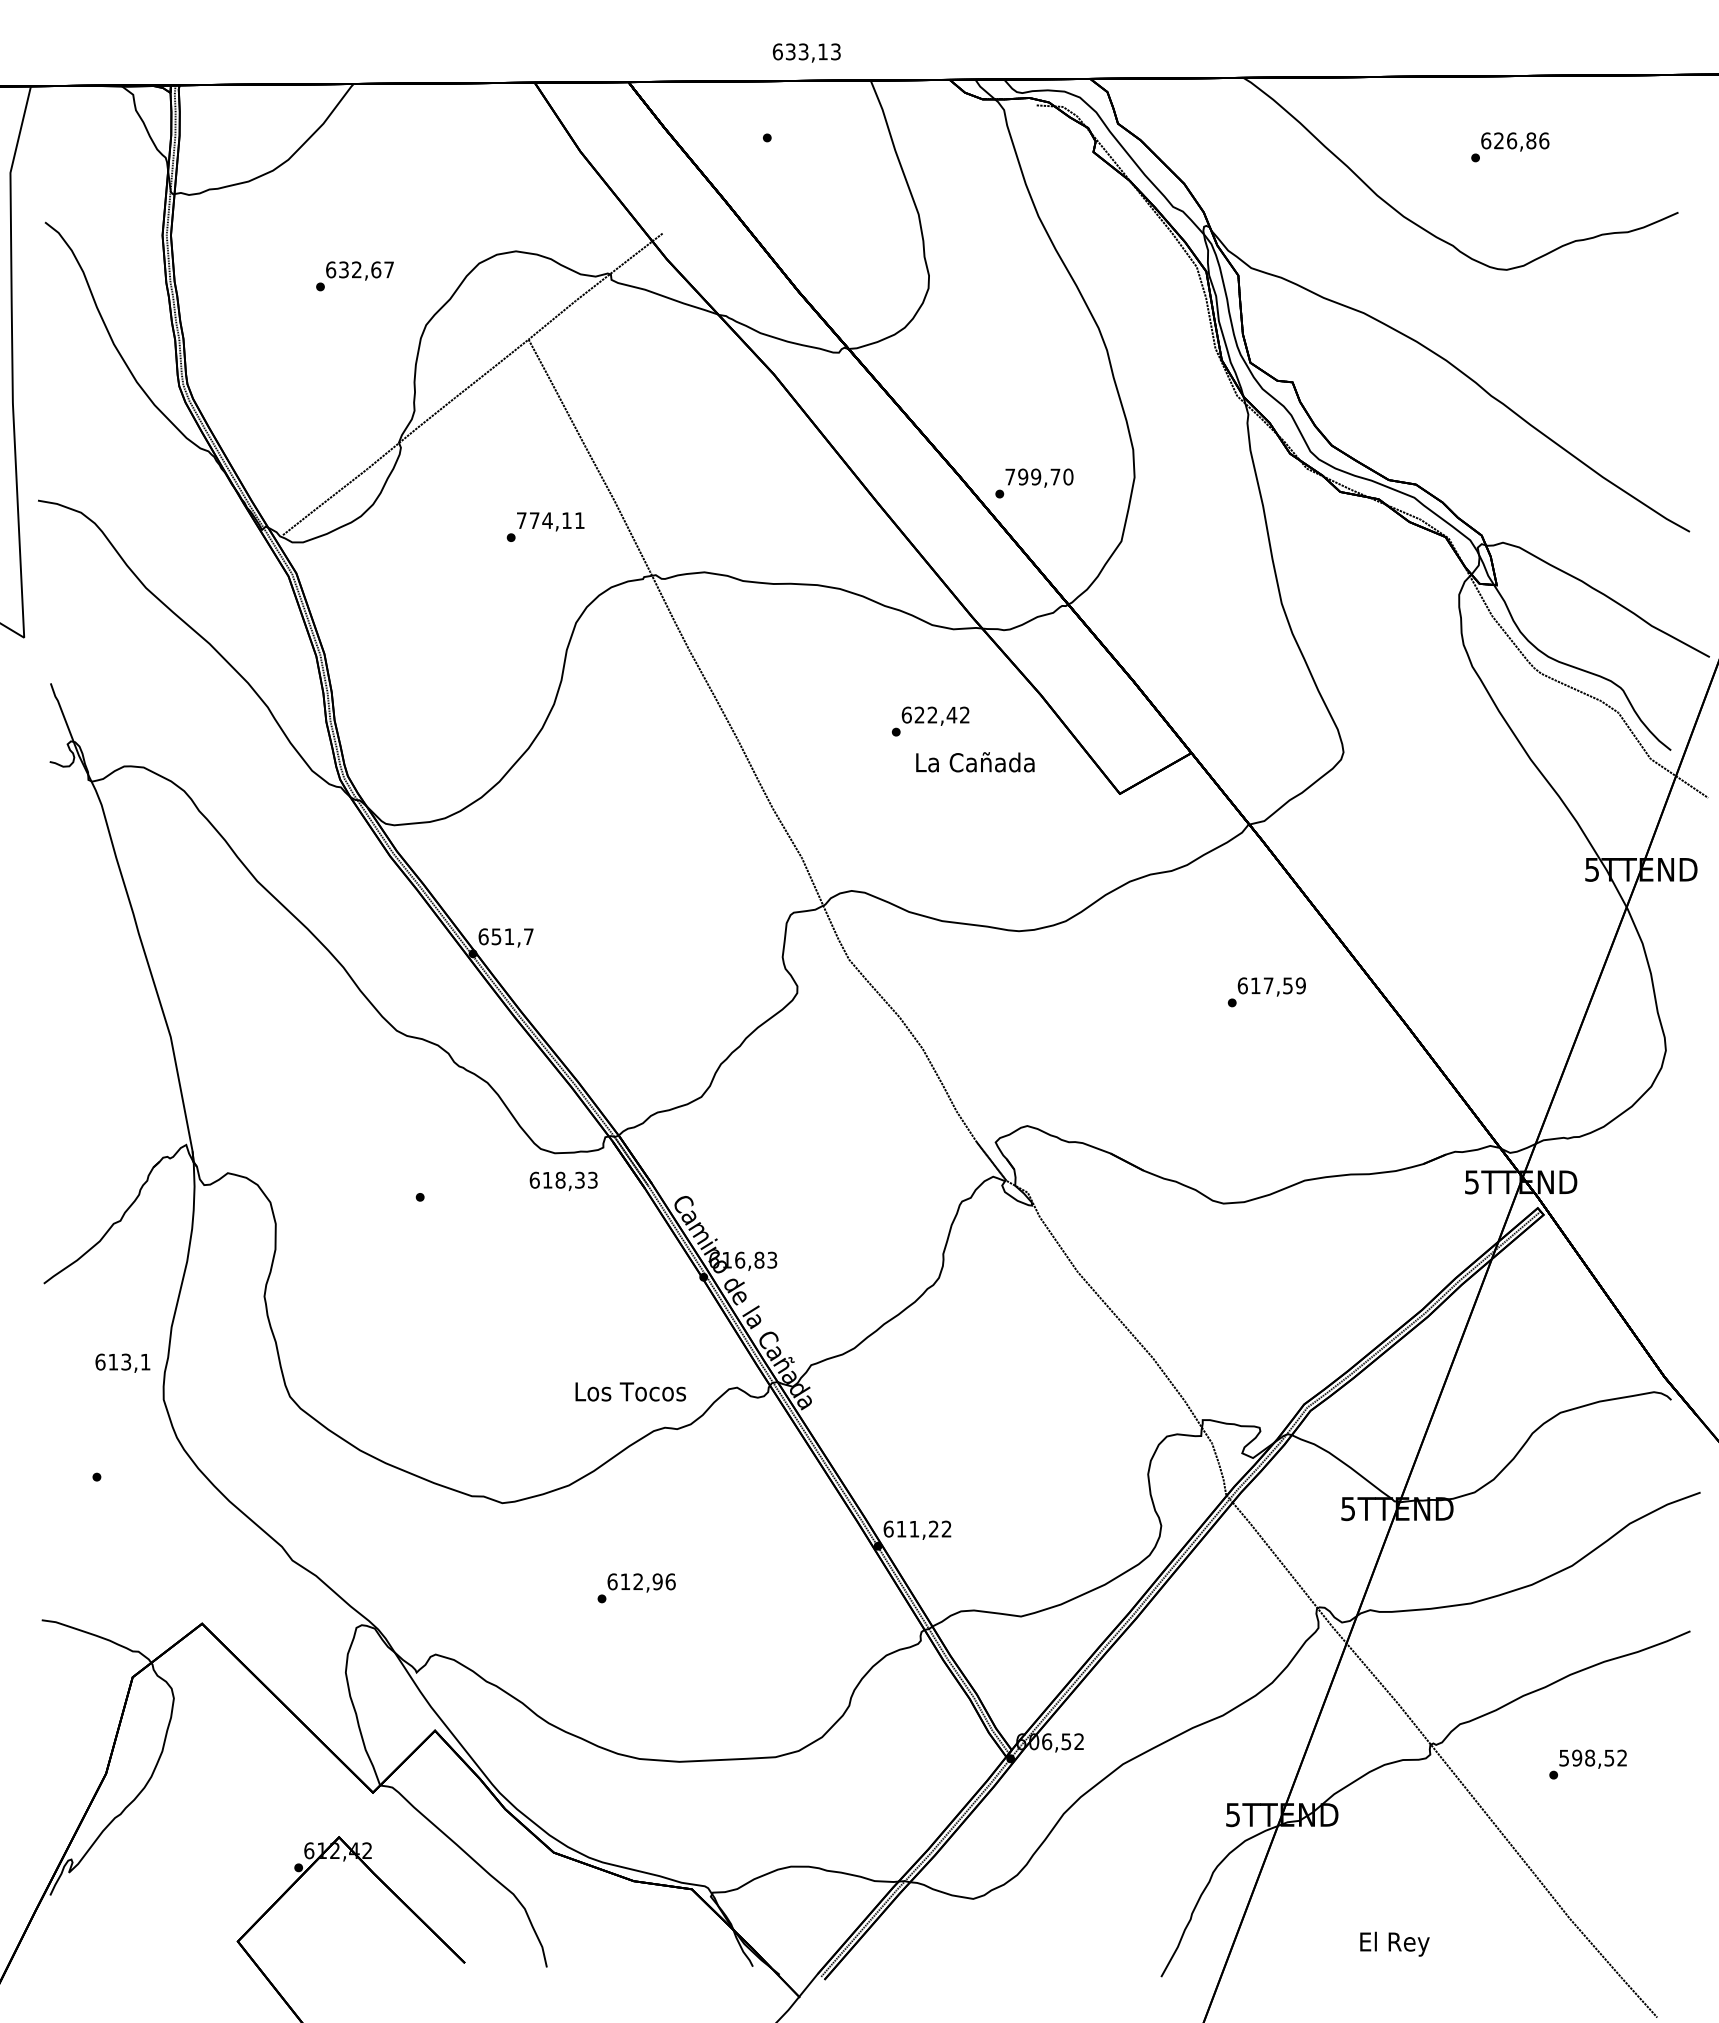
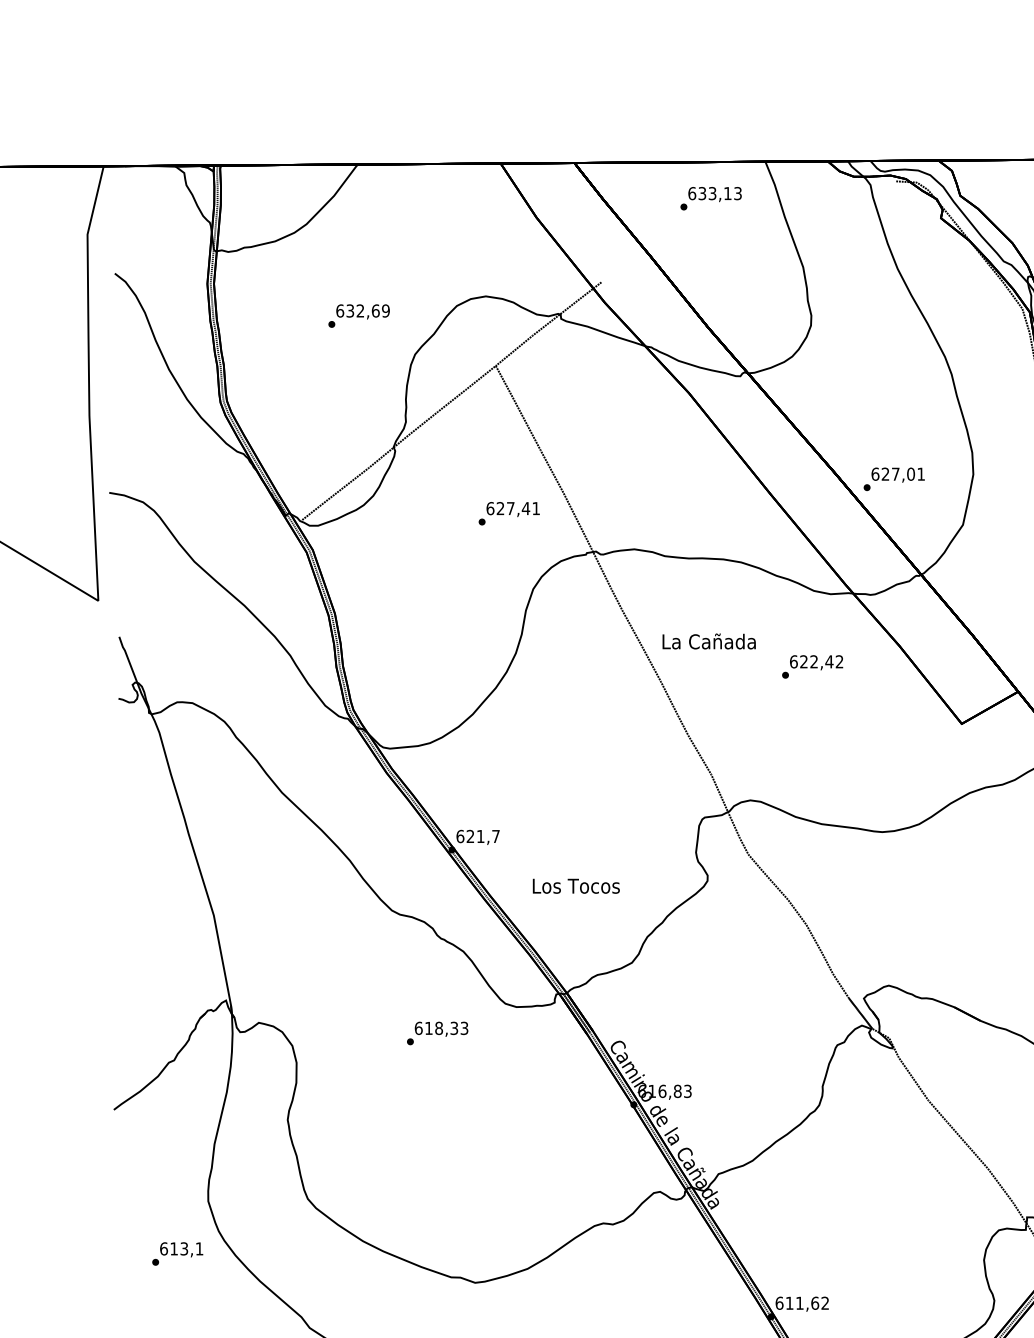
text: (806, 52) -> (714, 194), moved
text: (389, 269) -> (386, 310), 632,67 -> 632,69
text: (1039, 476) -> (898, 473), 799,70 -> 627,01
text: (544, 520) -> (508, 508), 774,11 -> 627,41
text: (975, 762) -> (709, 641), moved
text: (496, 936) -> (470, 836), 651,7 -> 621,7
text: (563, 1181) -> (441, 1029), moved
text: (122, 1362) -> (181, 1249), moved
text: (630, 1391) -> (576, 885), moved
text: (933, 1528) -> (814, 1302), 611,22 -> 611,62

